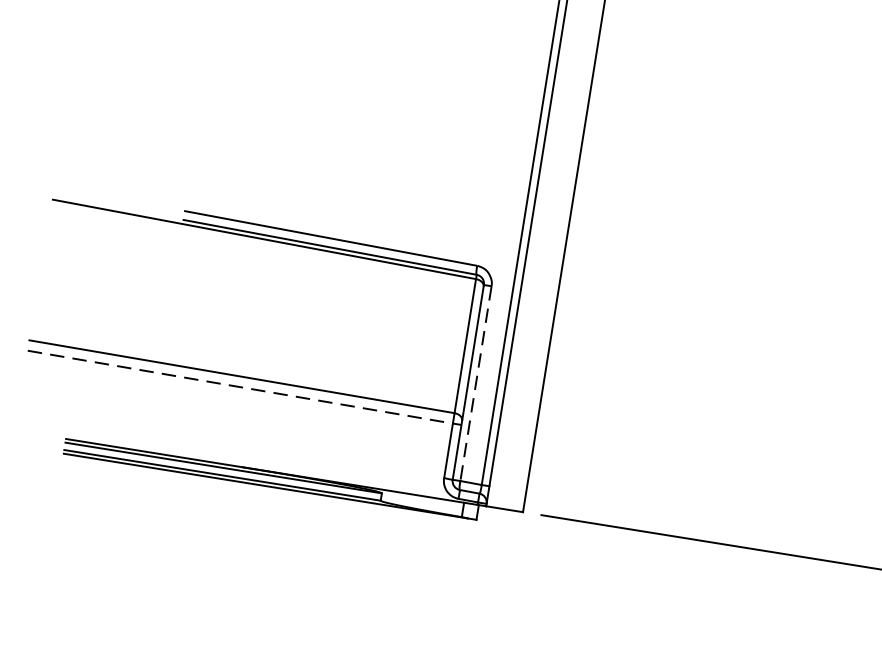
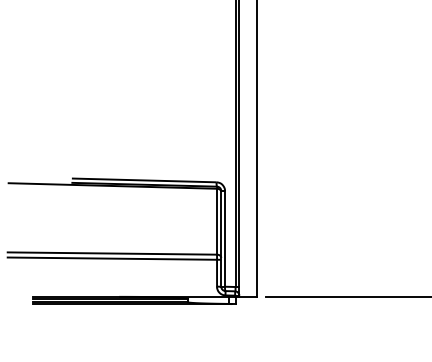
line: (477, 383) -> (225, 238), dashed -> solid
line: (240, 386) -> (112, 258), dashed -> solid

